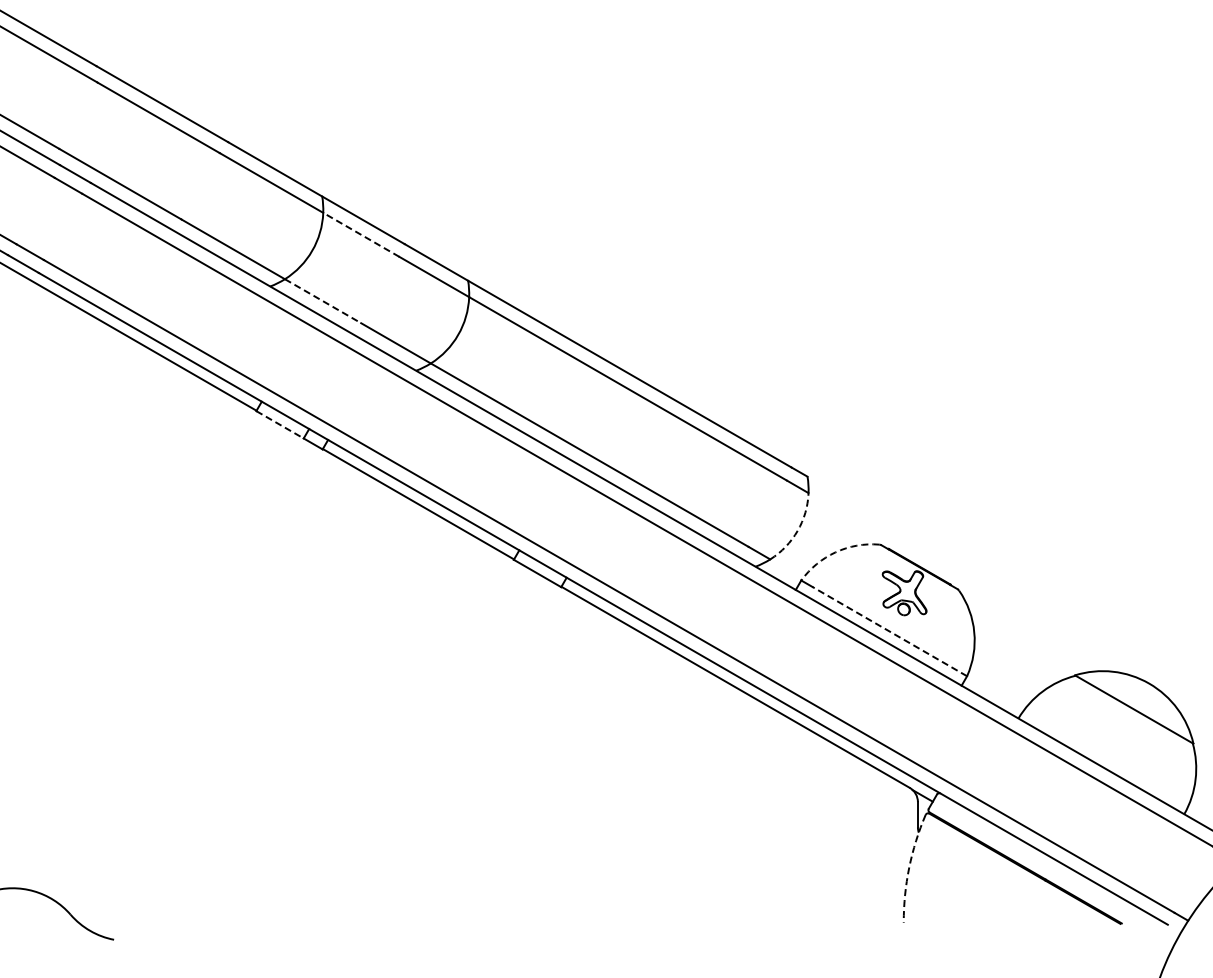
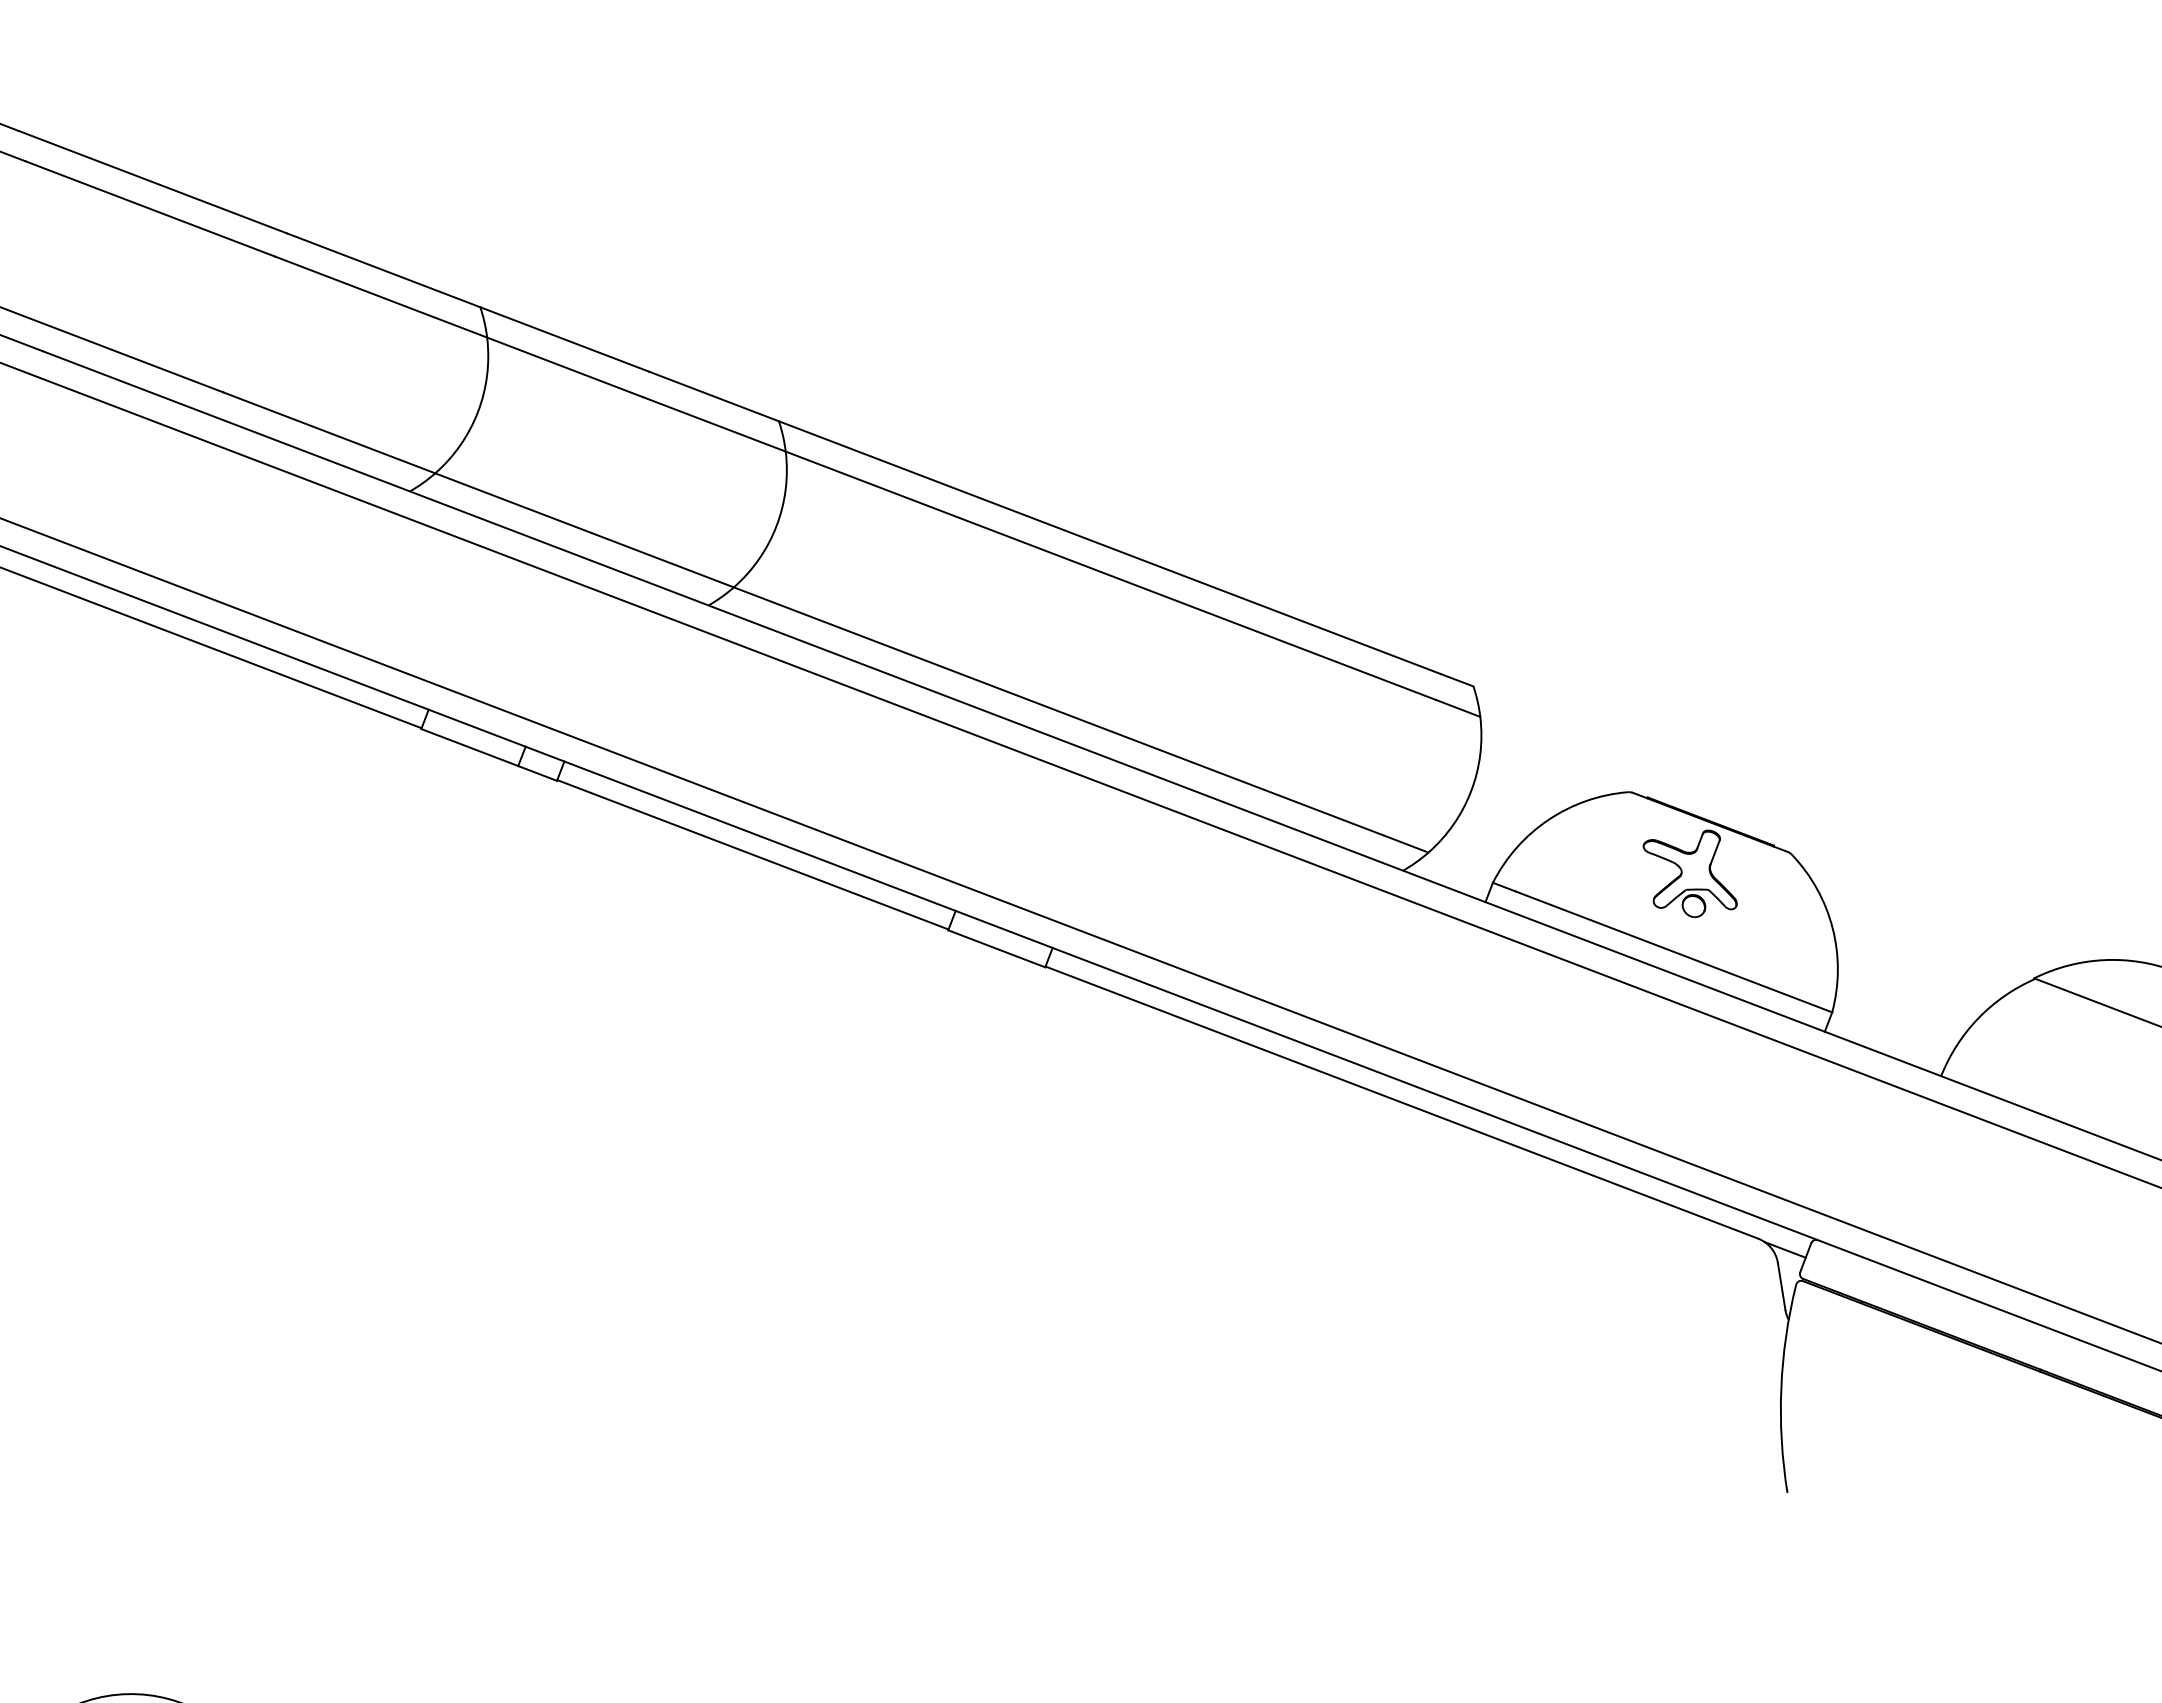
line: (360, 234) -> (563, 366), dashed -> solid
line: (323, 301) -> (514, 503), dashed -> solid
line: (280, 425) -> (470, 748), dashed -> solid
arc: (797, 530) -> (1470, 790), dashed -> solid
arc: (835, 552) -> (1548, 820), dashed -> solid
line: (889, 631) -> (1673, 951), dashed -> solid
arc: (909, 867) -> (1781, 1387), dashed -> solid

